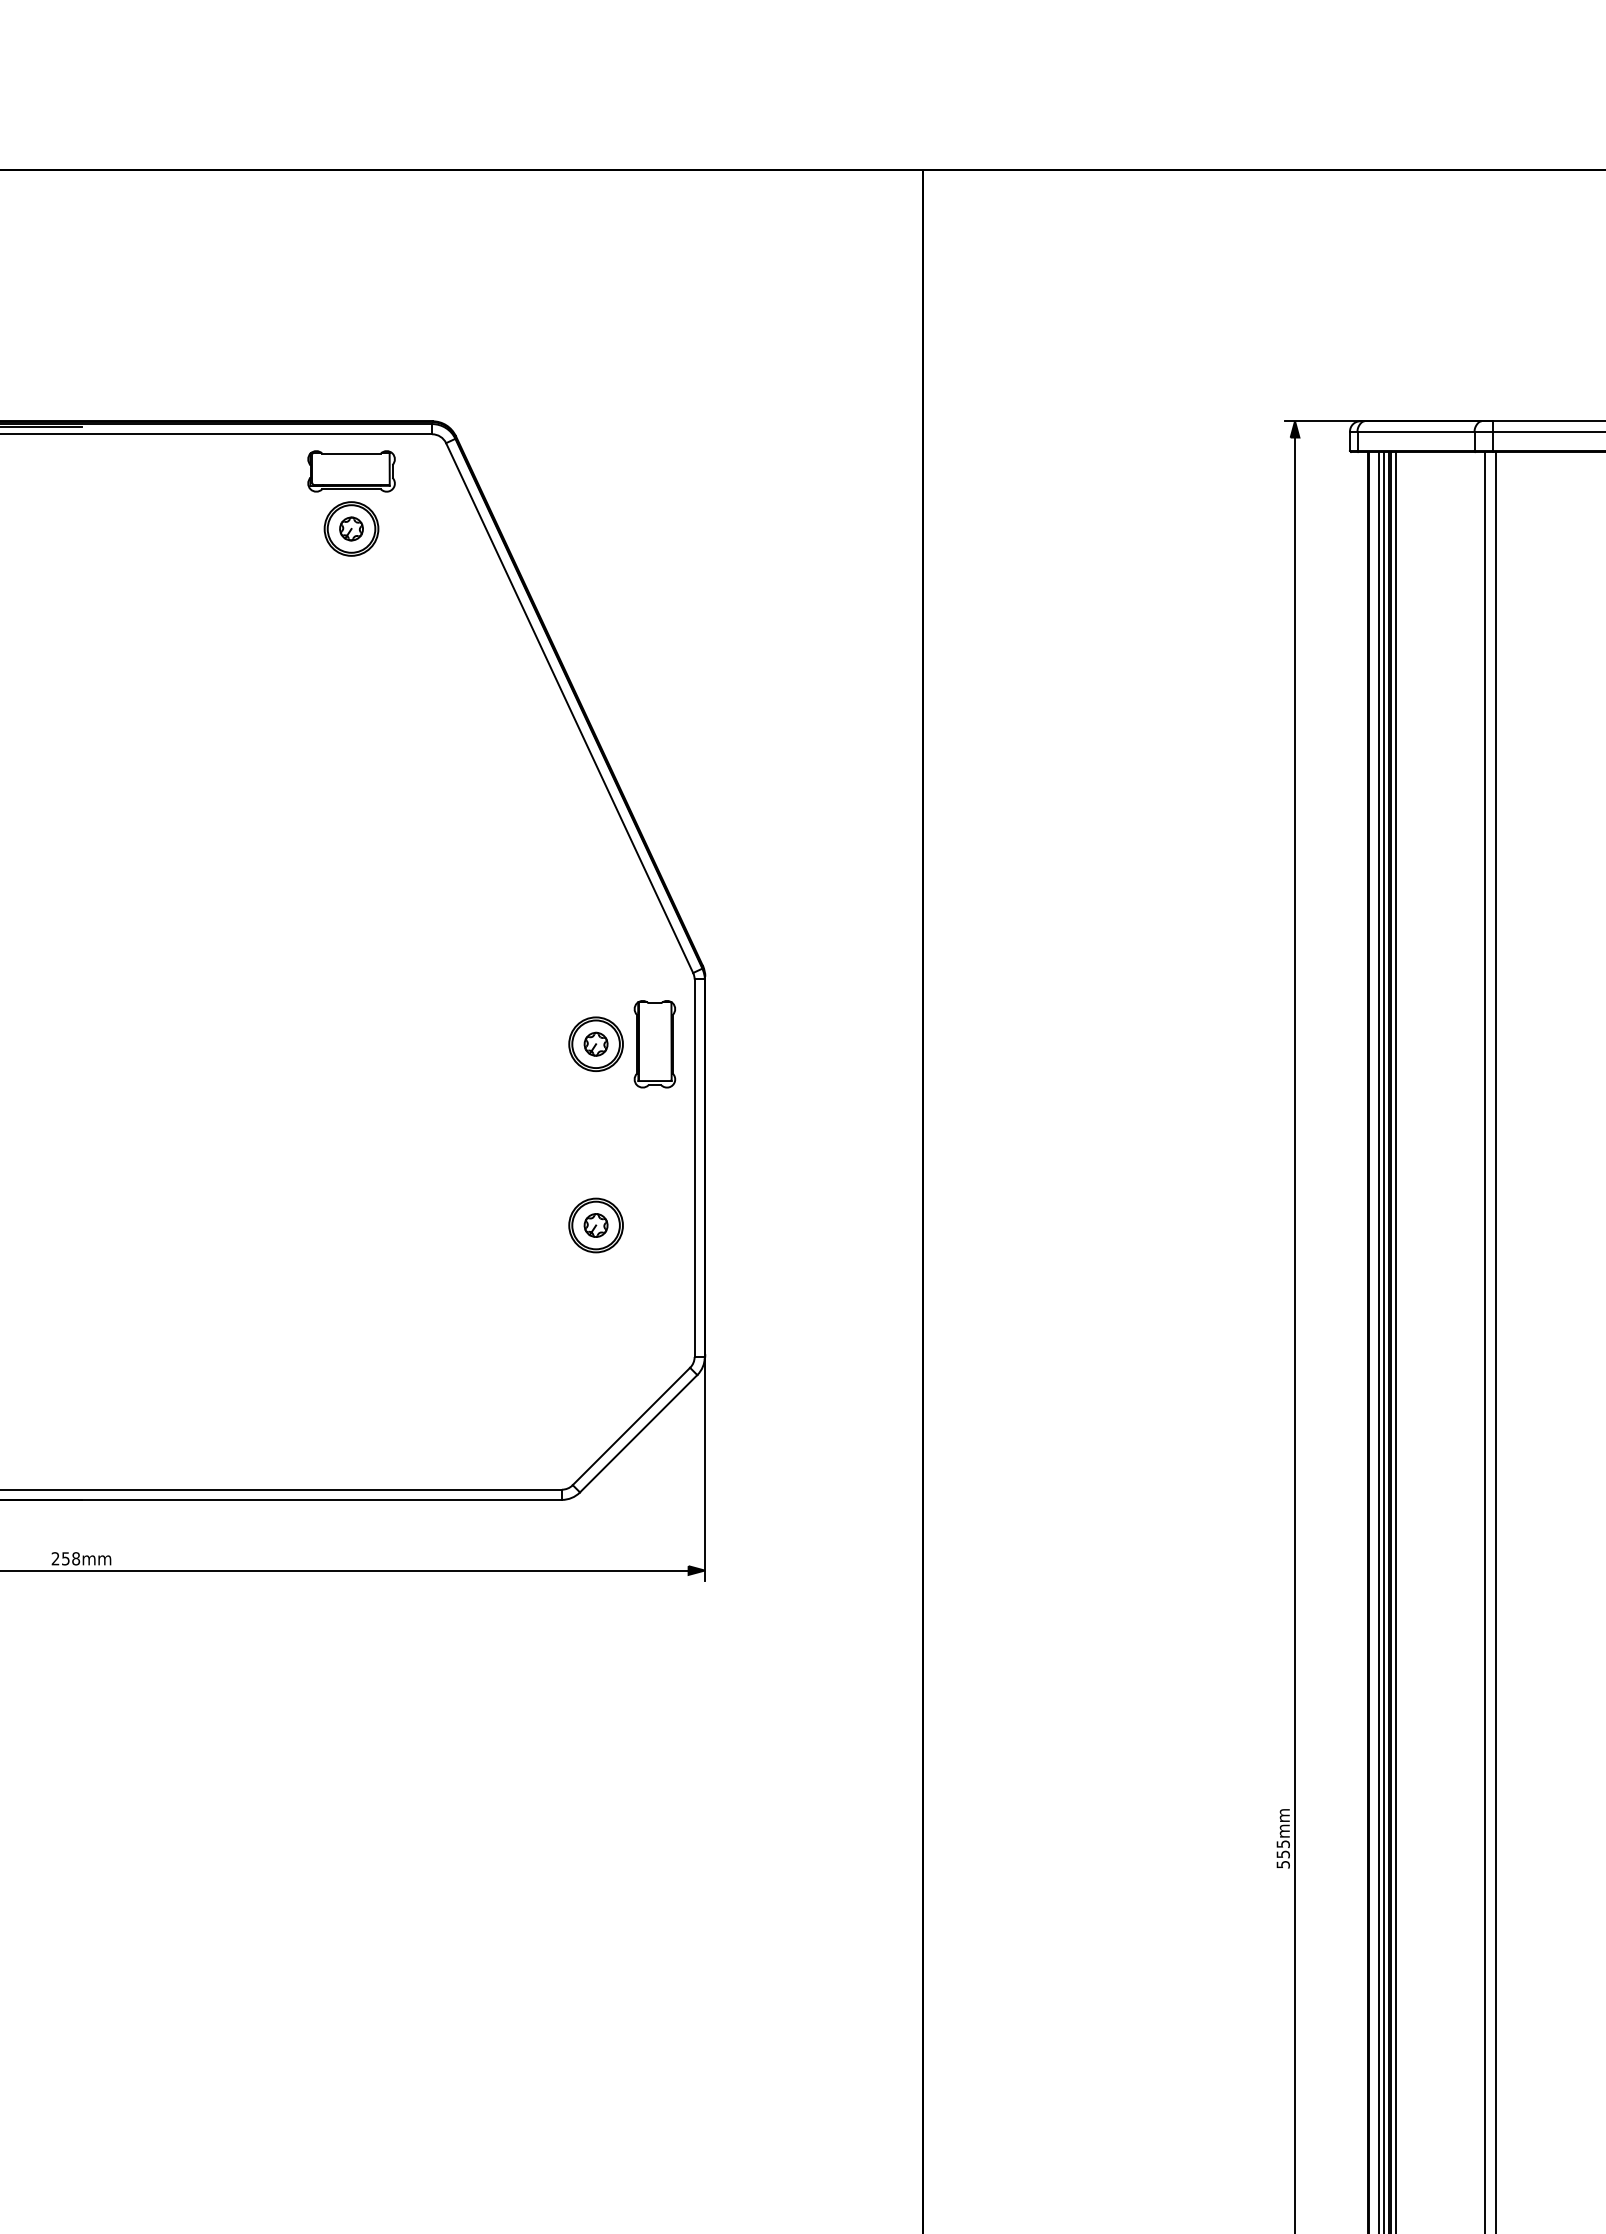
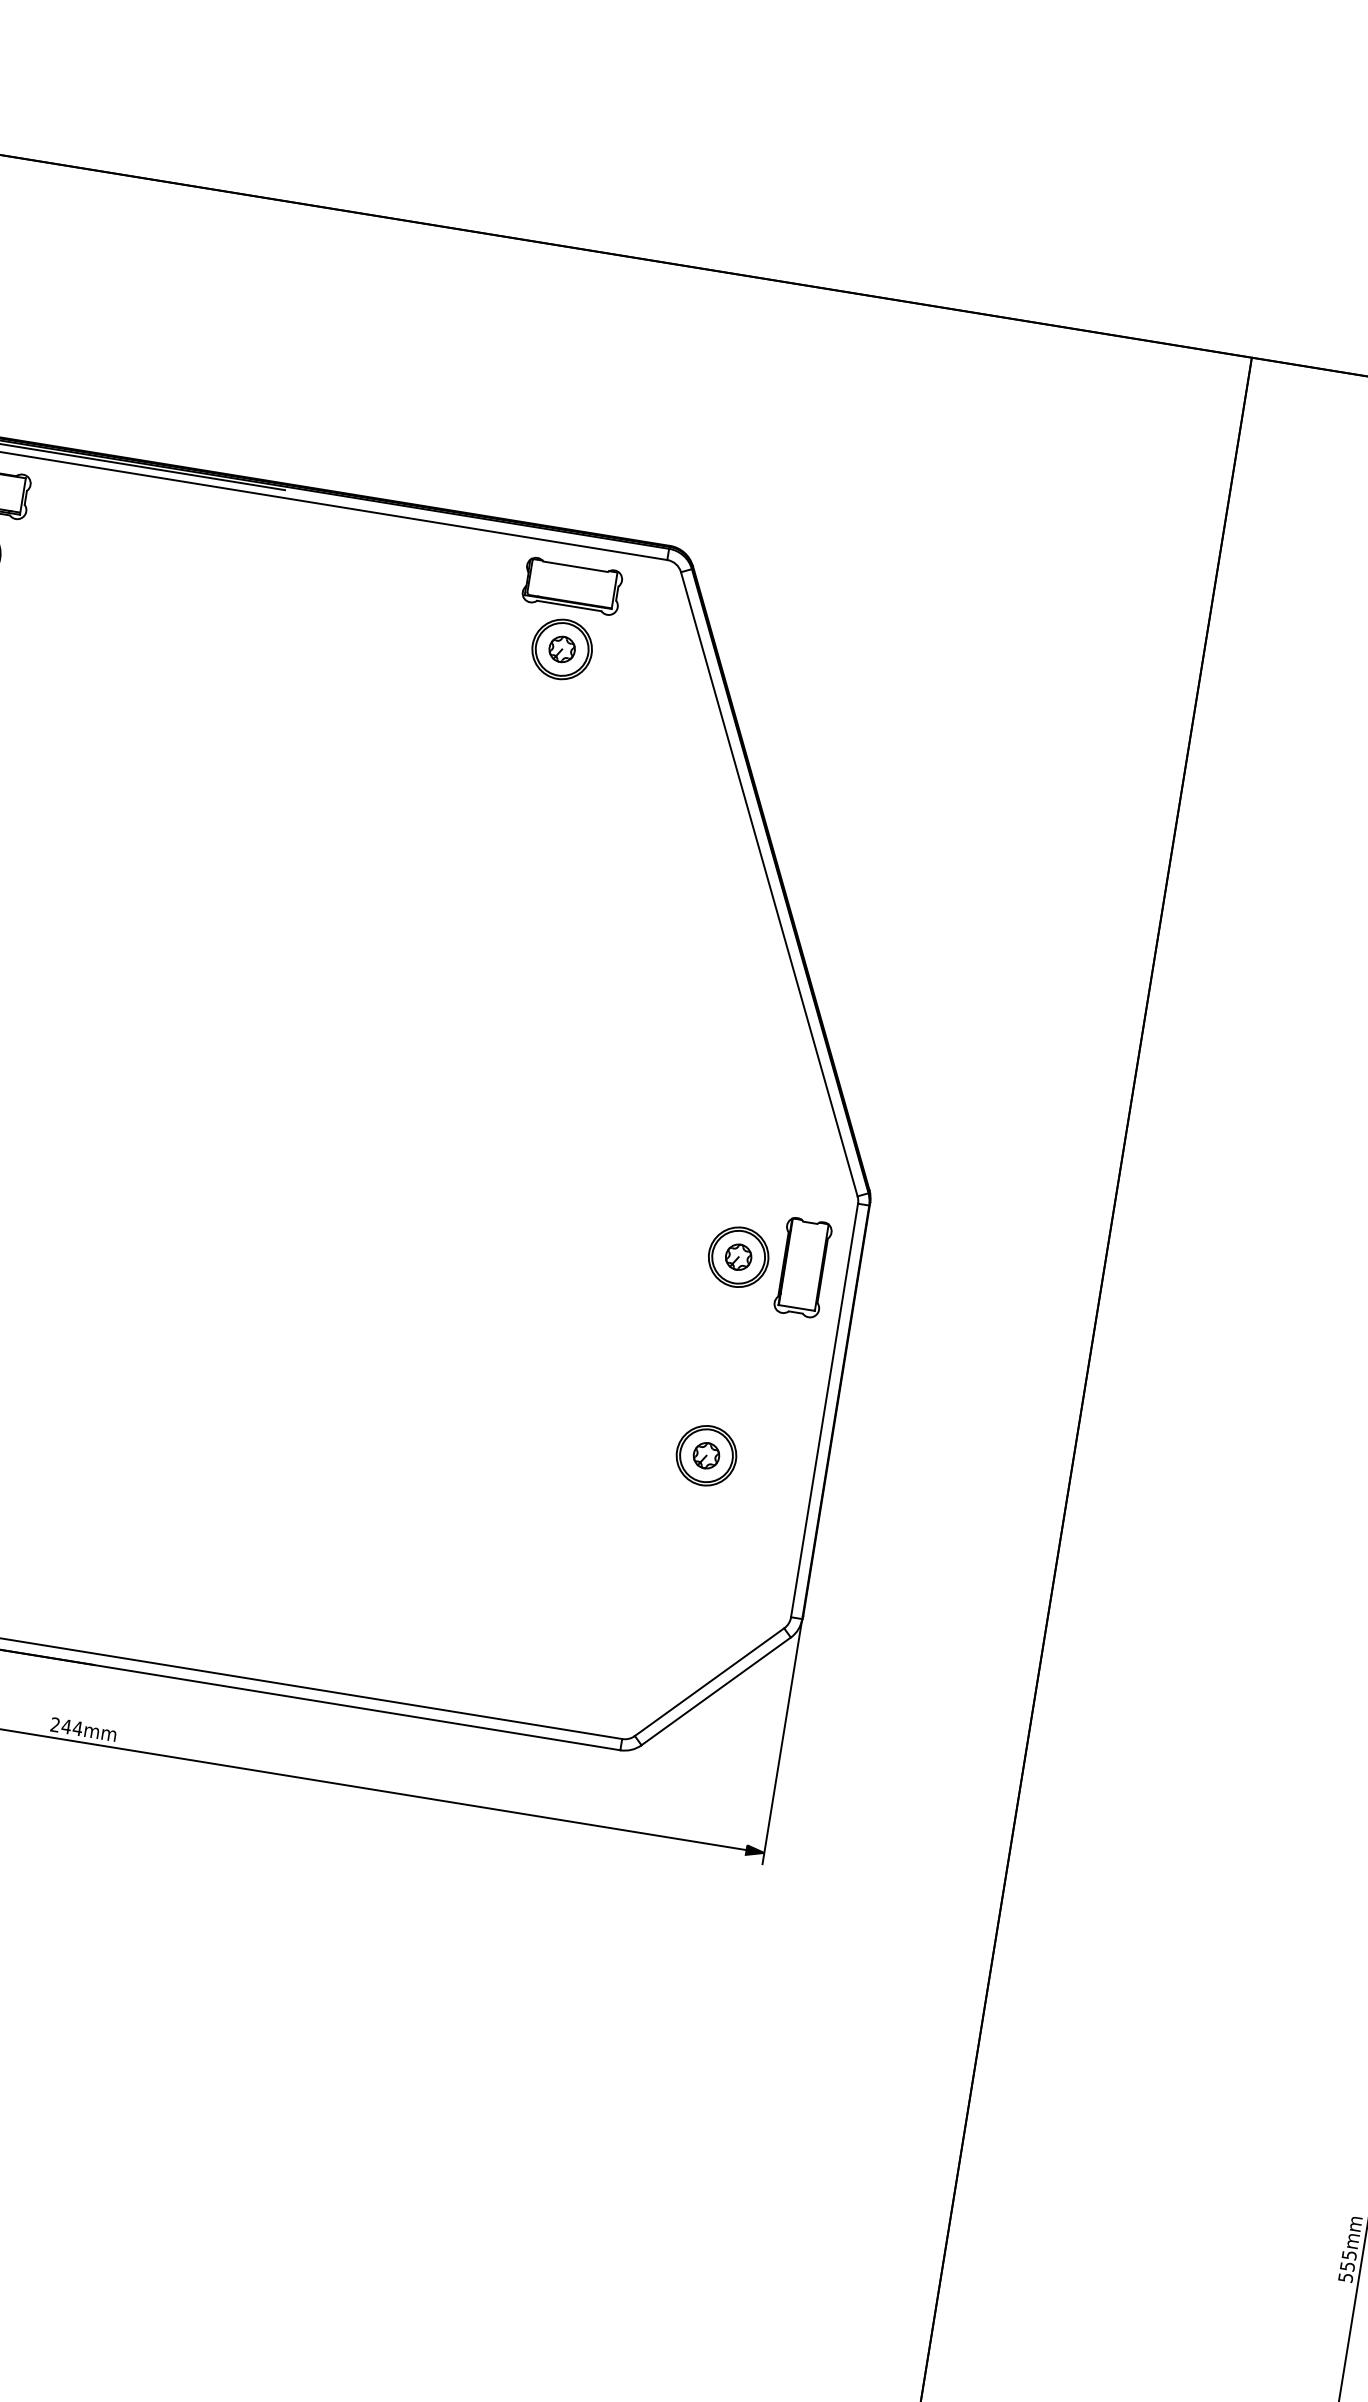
text: (70, 1558) -> (71, 1727), 258mm -> 244mm

